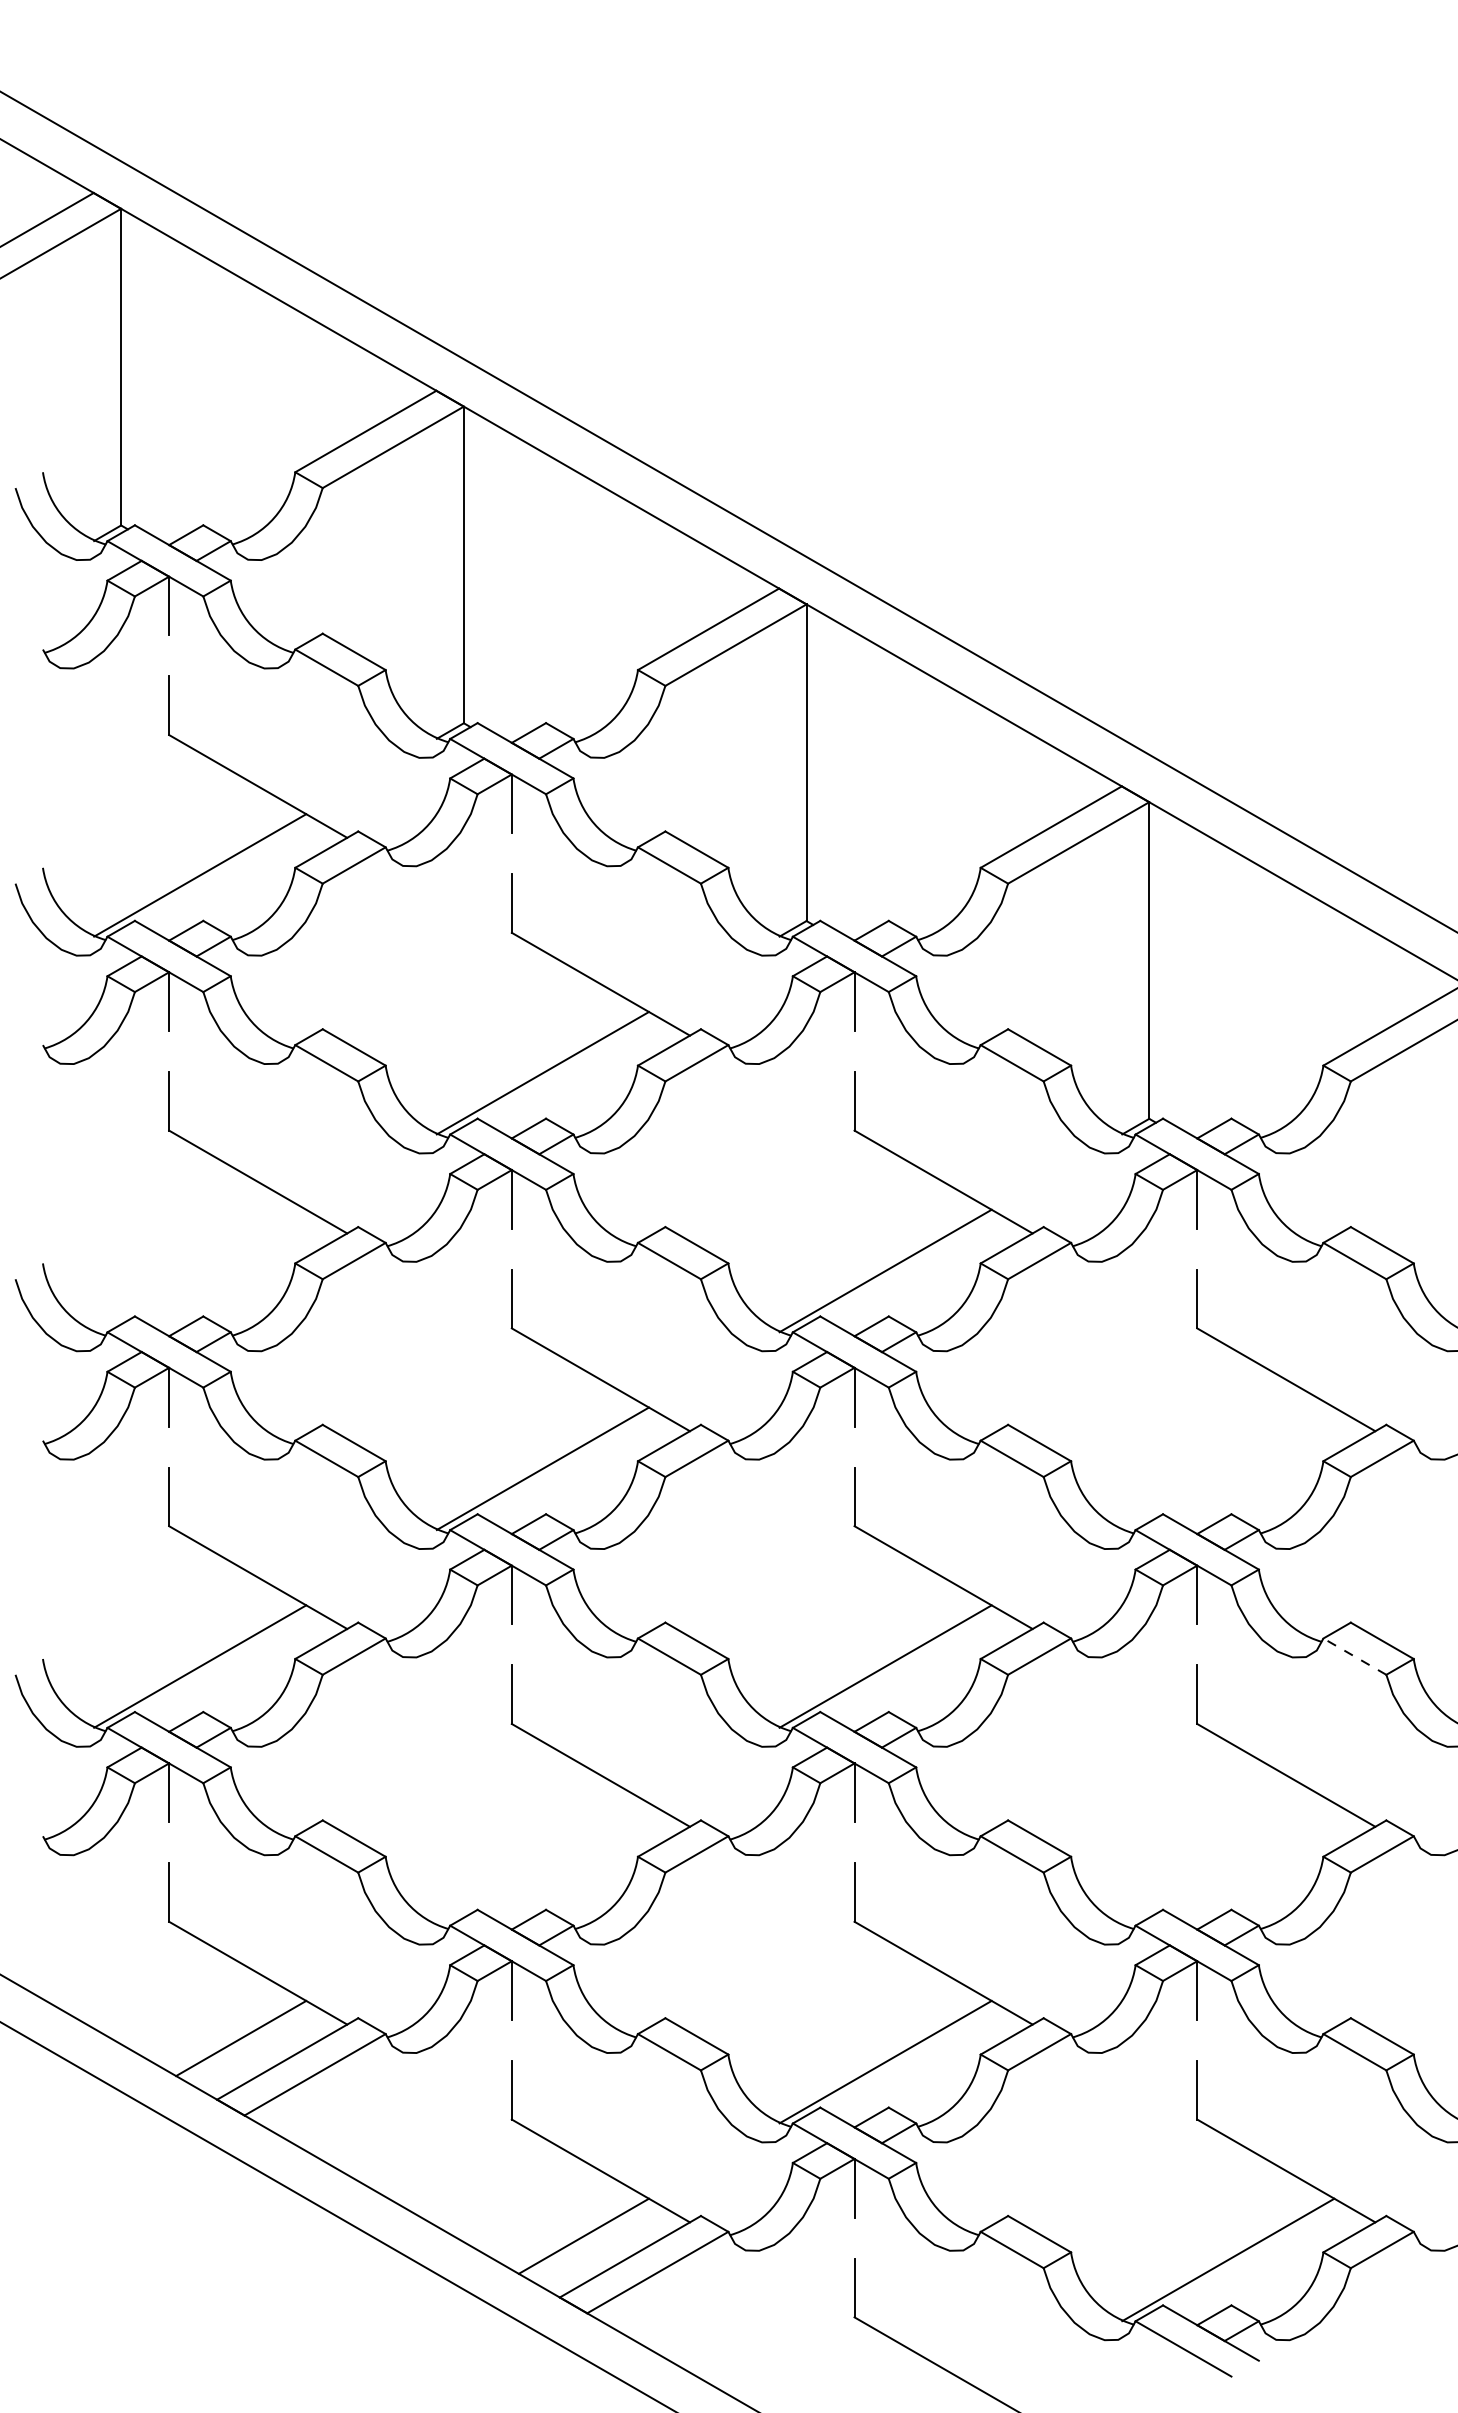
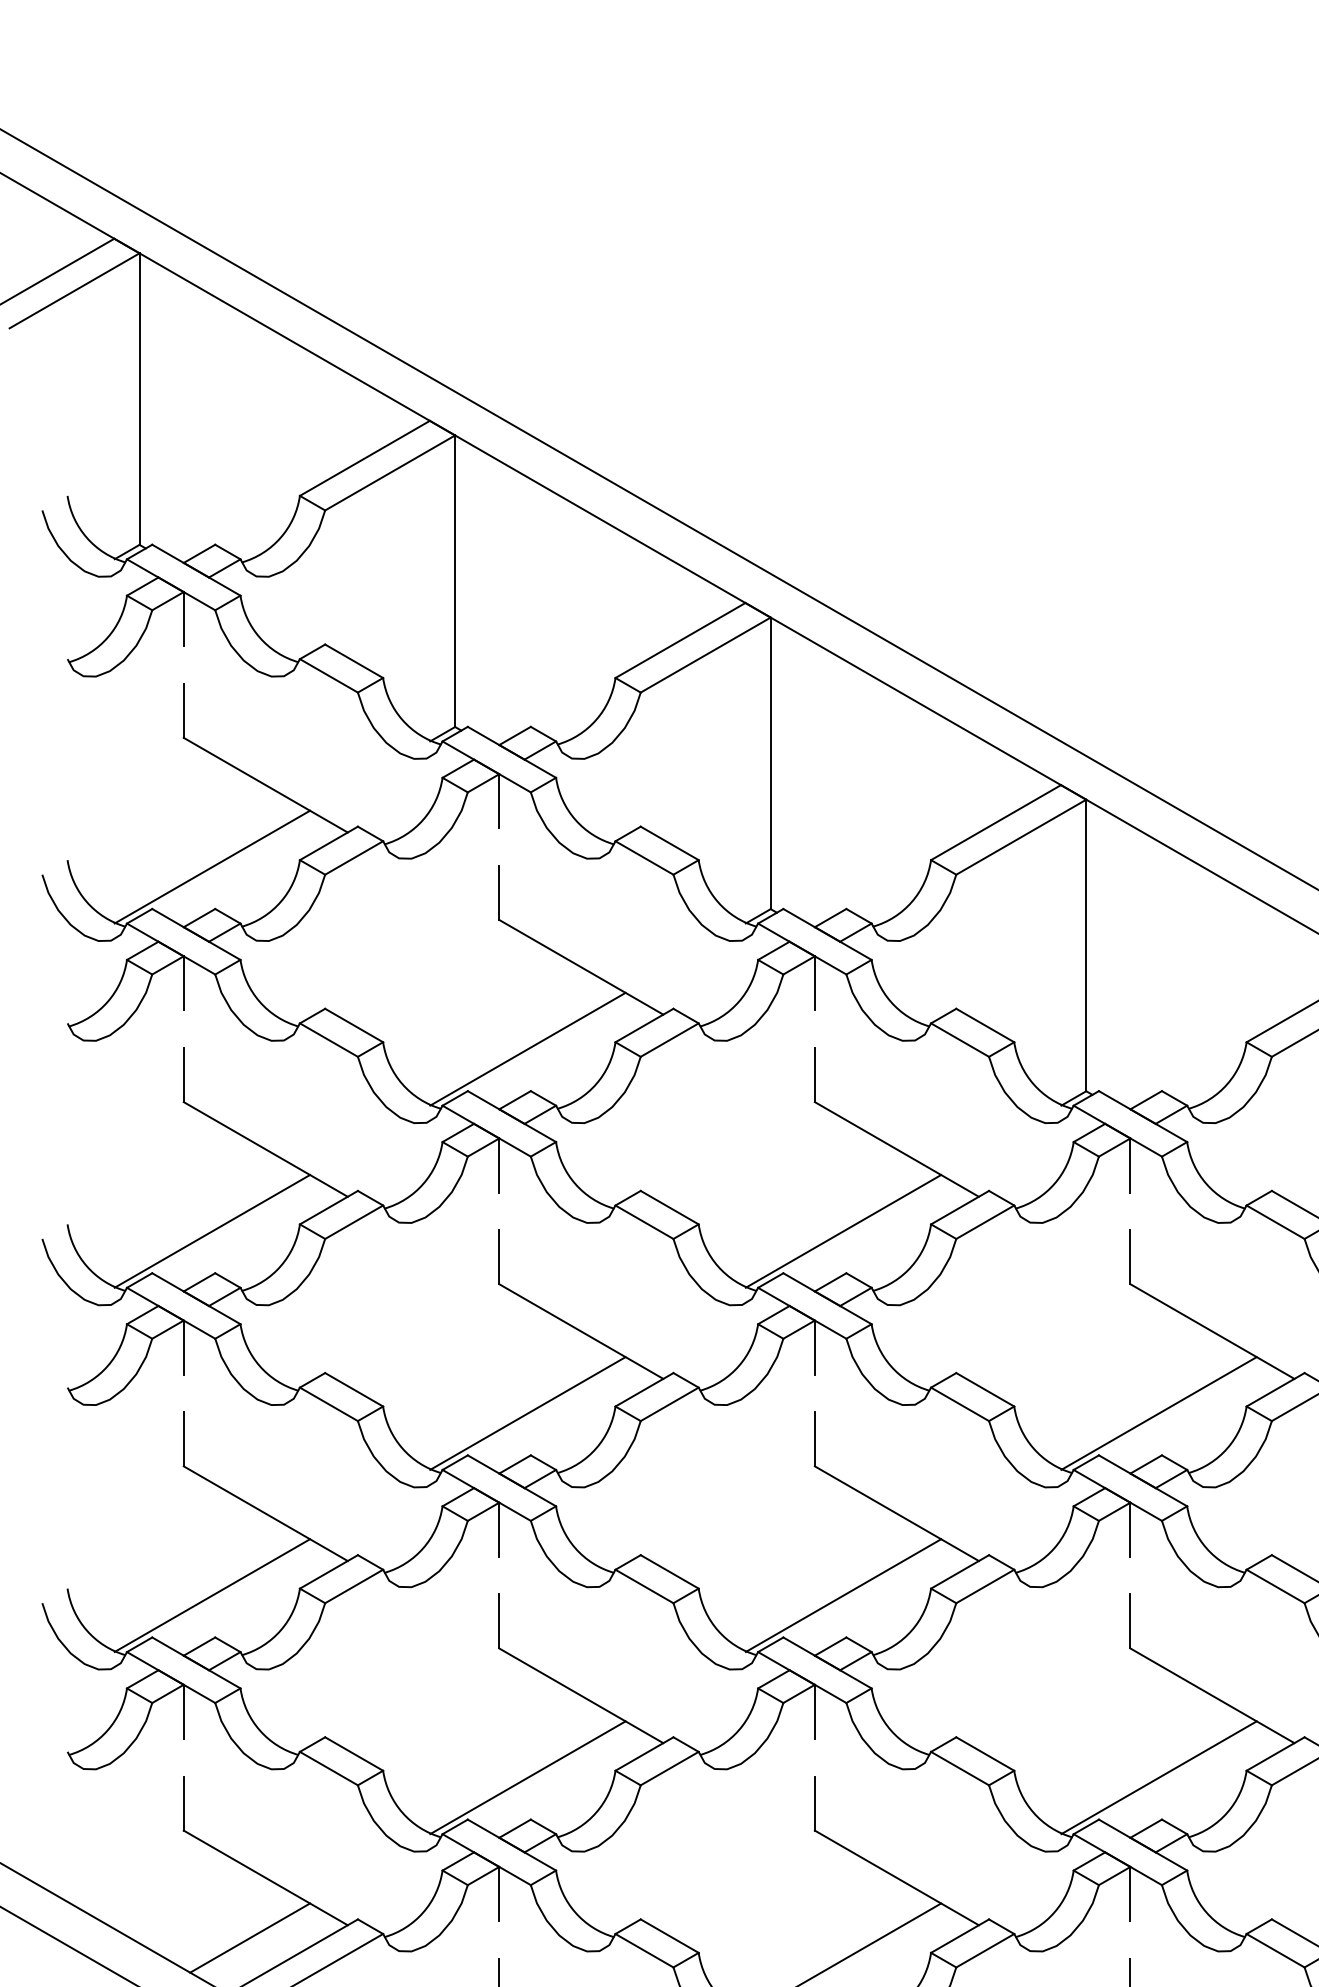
line: (200, 1270) -> (212, 1230), added
line: (1228, 1468) -> (1159, 1413), added
line: (1354, 1656) -> (1275, 1586), dashed -> solid
line: (542, 1864) -> (527, 1777), added
line: (1228, 1864) -> (1159, 1777), added

